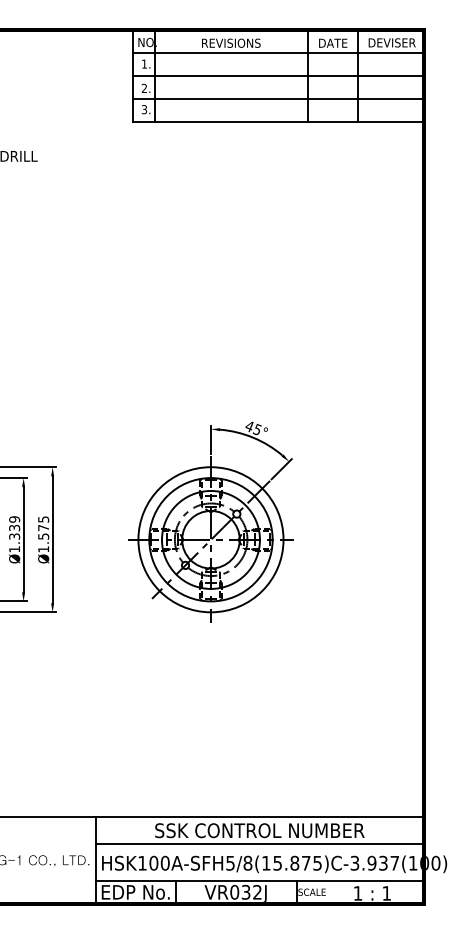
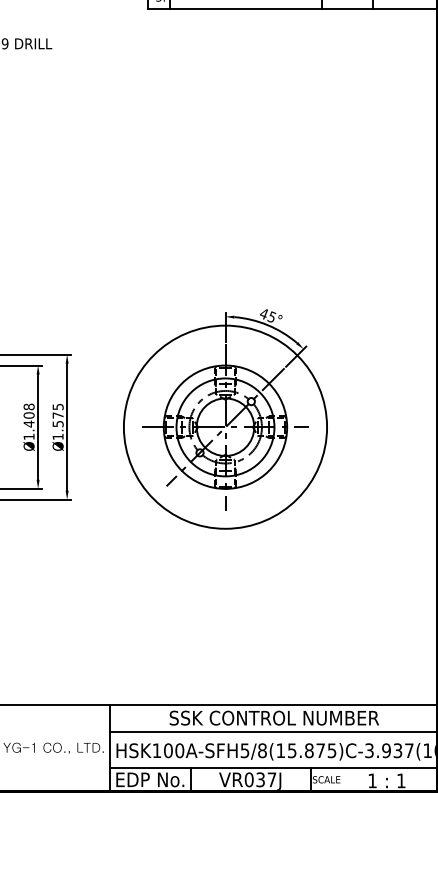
text: (14, 528) -> (29, 415), Ø1.339 -> Ø1.408
circle: (210, 539) -> (225, 426), size x1.4
text: (257, 891) -> (272, 778), VR032J -> VR037J

